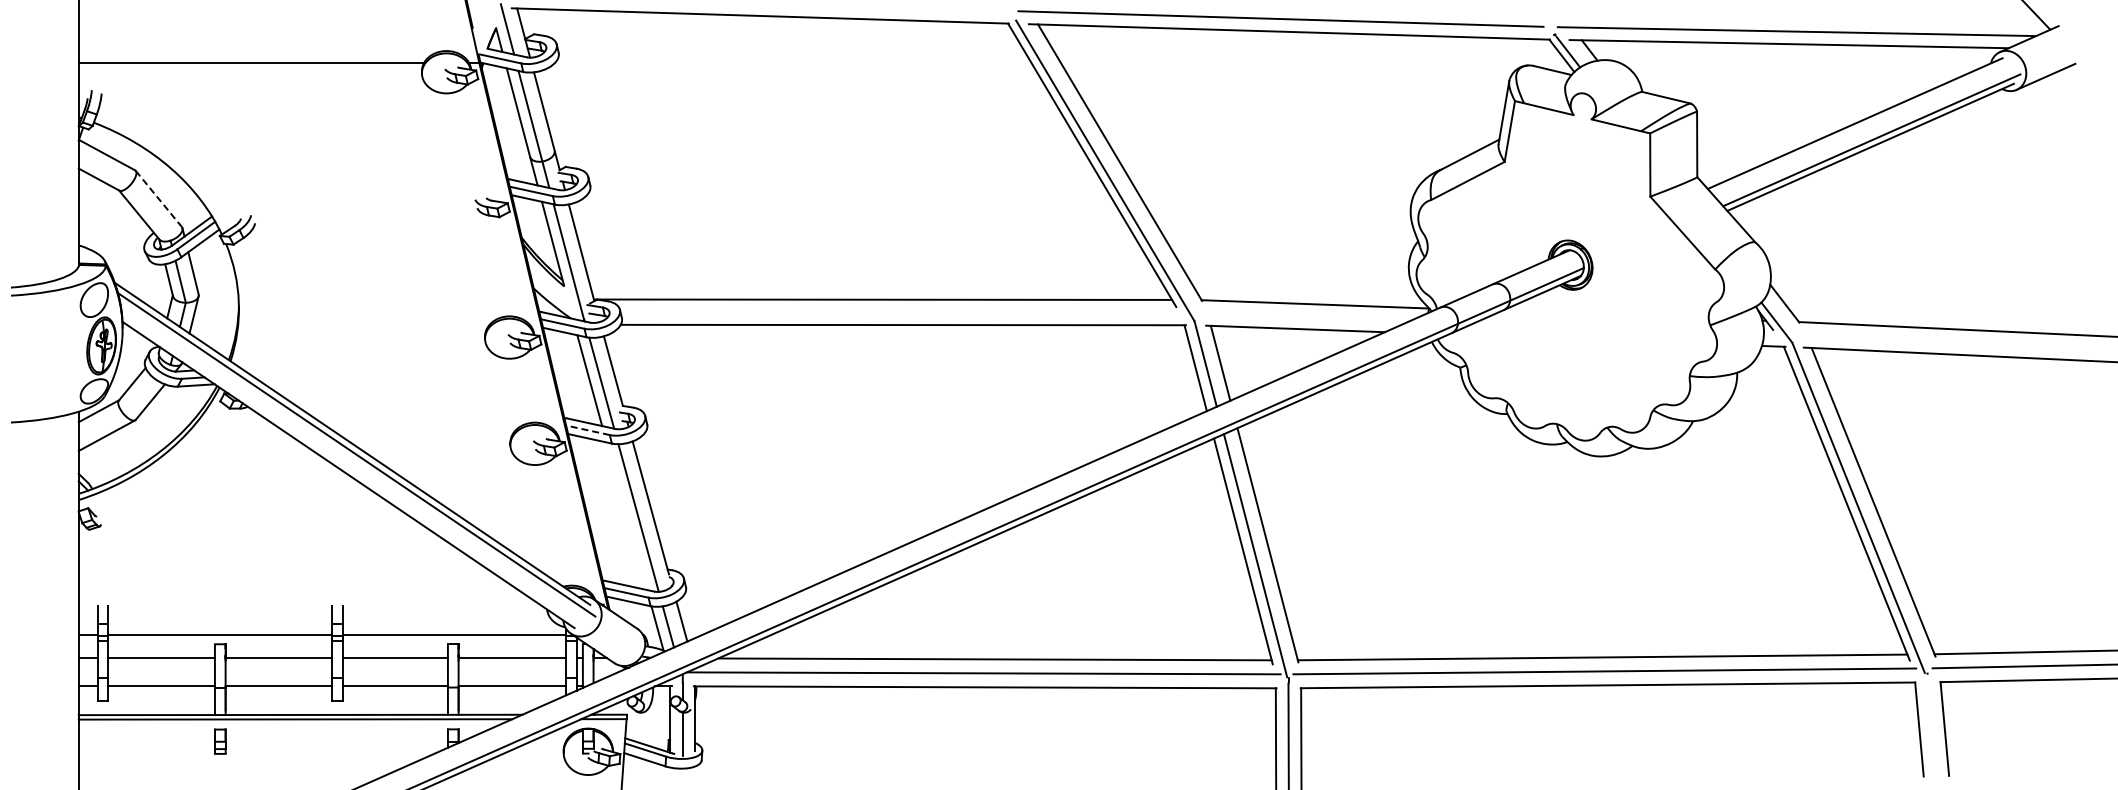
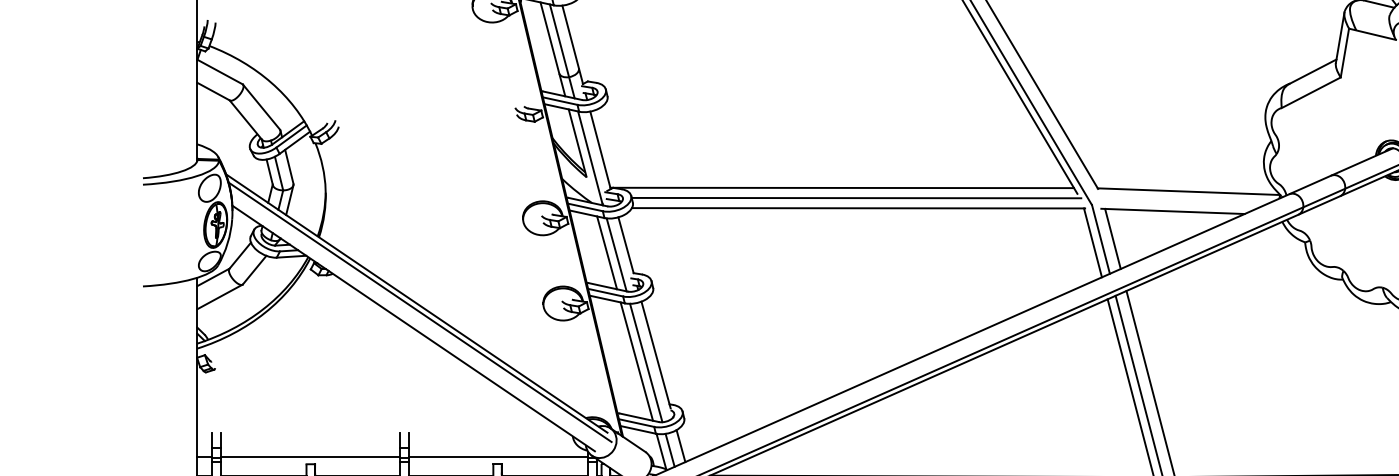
line: (159, 199) -> (262, 107), dashed -> solid
line: (900, 312) -> (856, 198), added
line: (587, 430) -> (605, 292), dashed -> solid
line: (626, 516) -> (636, 361), added

